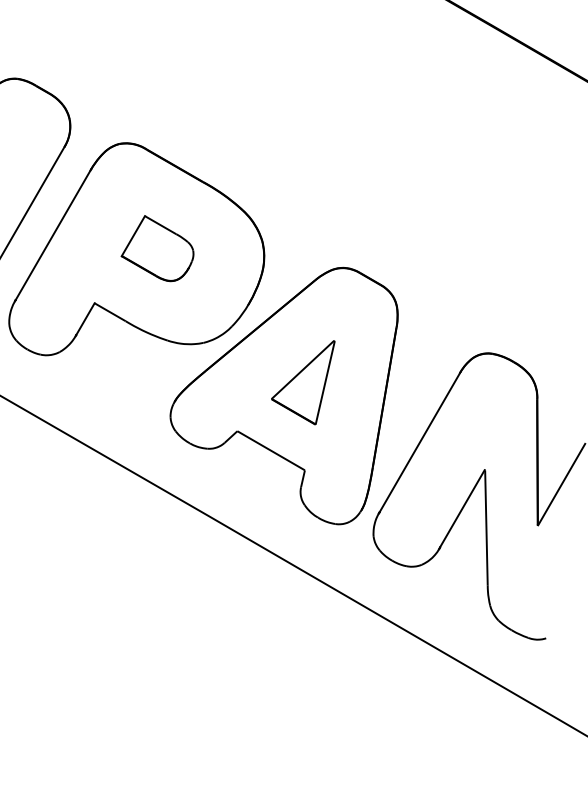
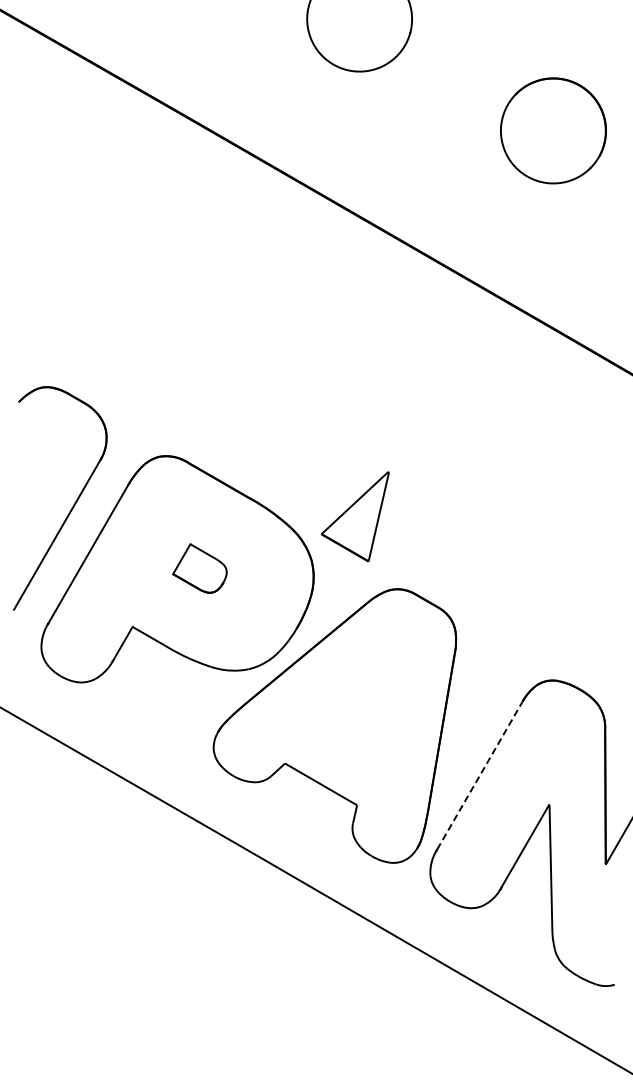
part: (157, 248) -> (199, 568), size x0.7
part: (303, 382) -> (355, 516), moved
line: (420, 442) -> (480, 775), solid -> dashed

